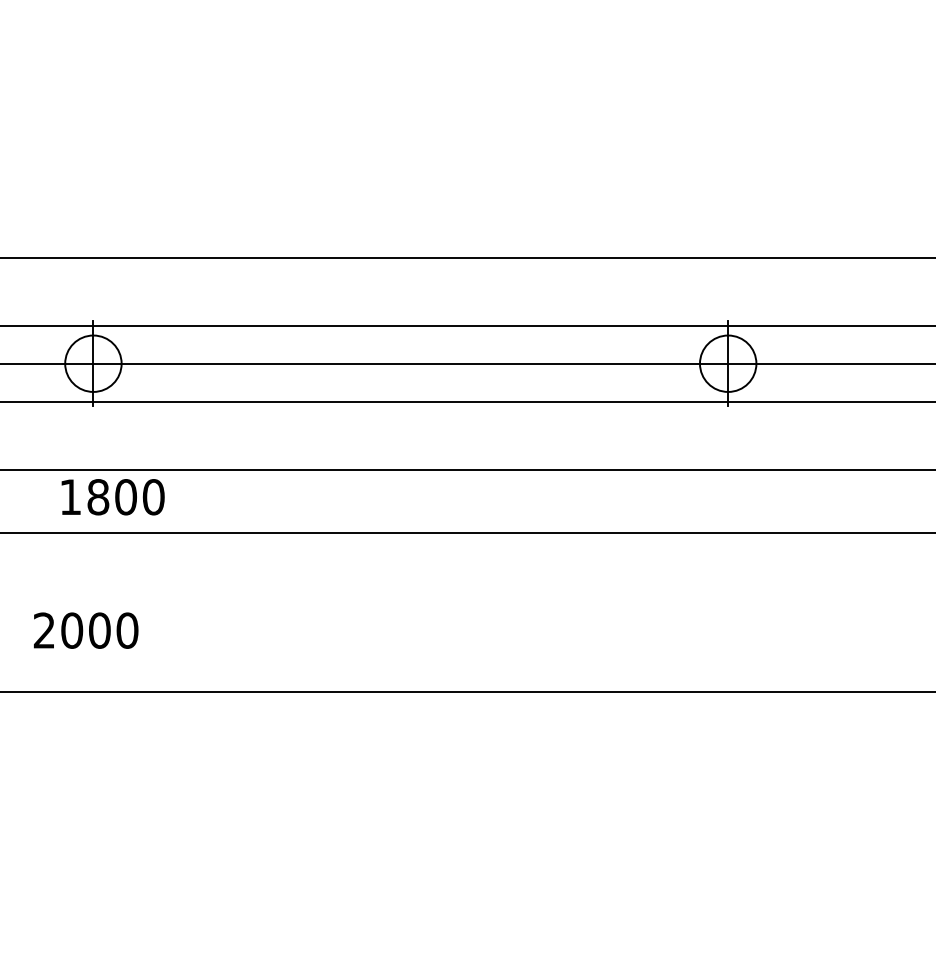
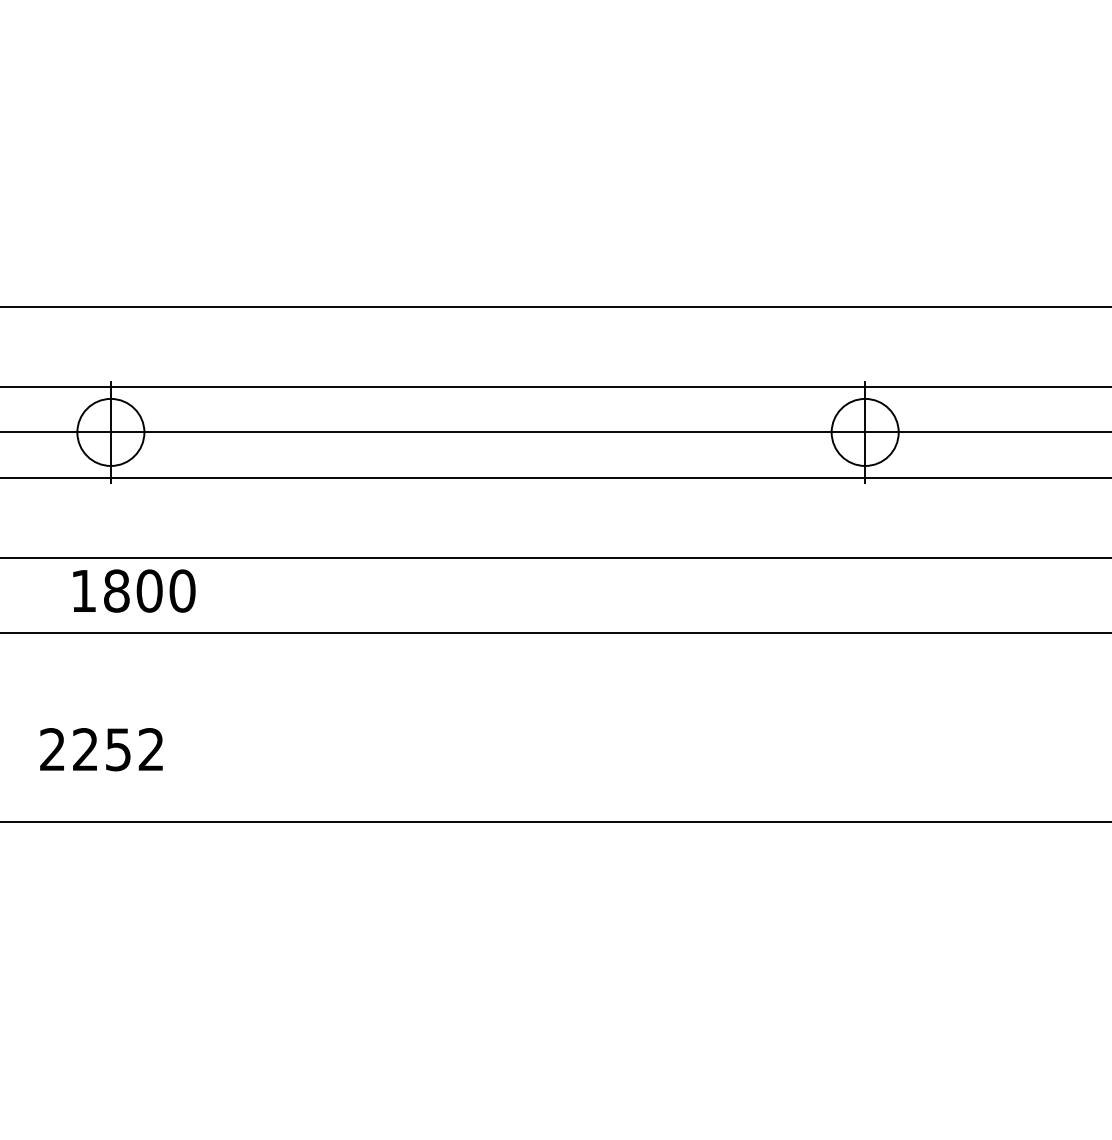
text: (99, 630) -> (118, 749), 2000 -> 2252

